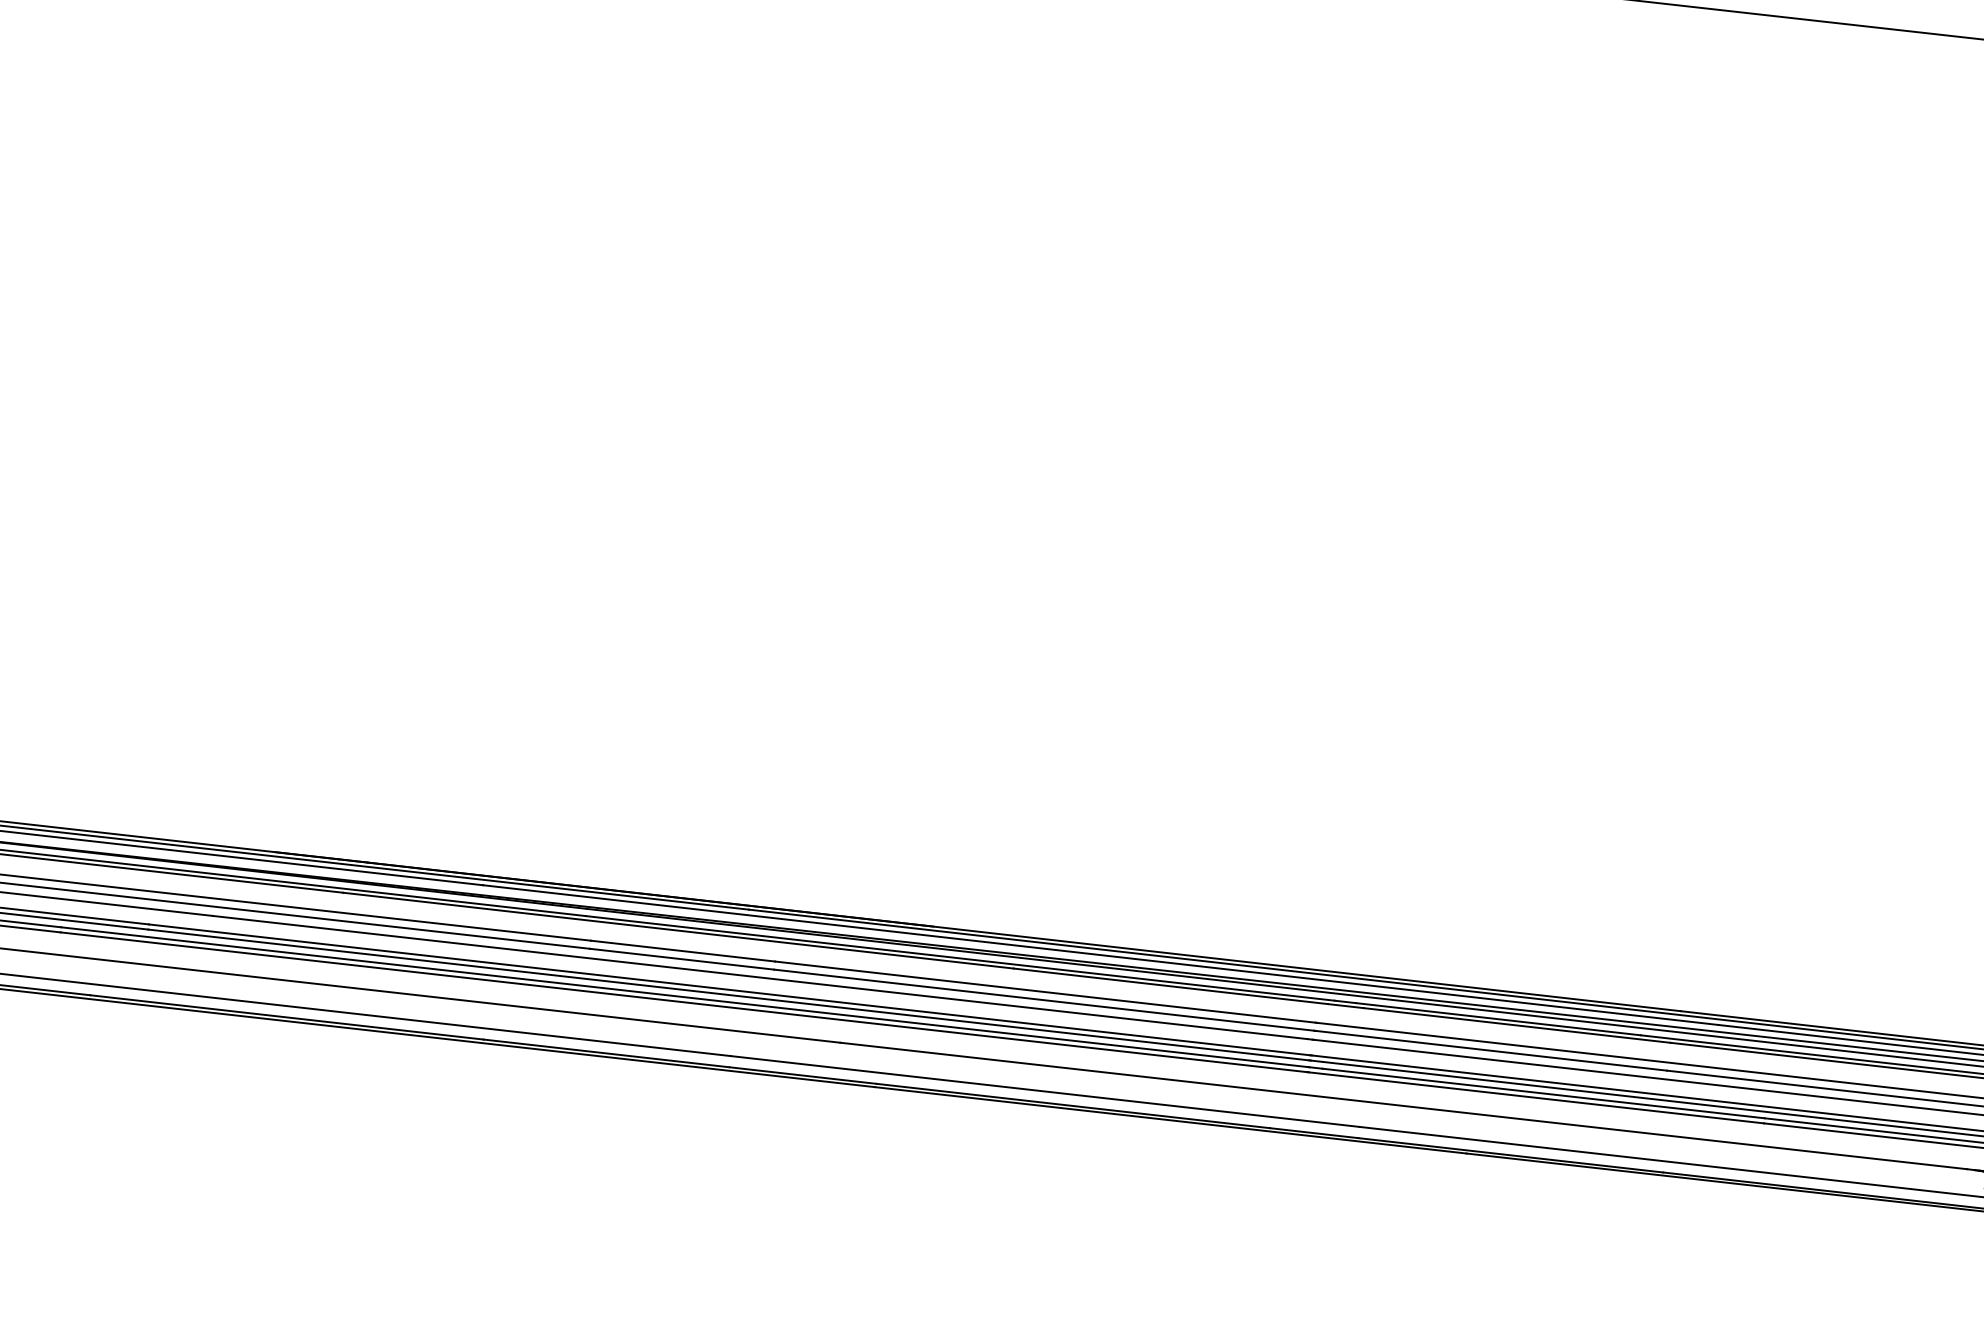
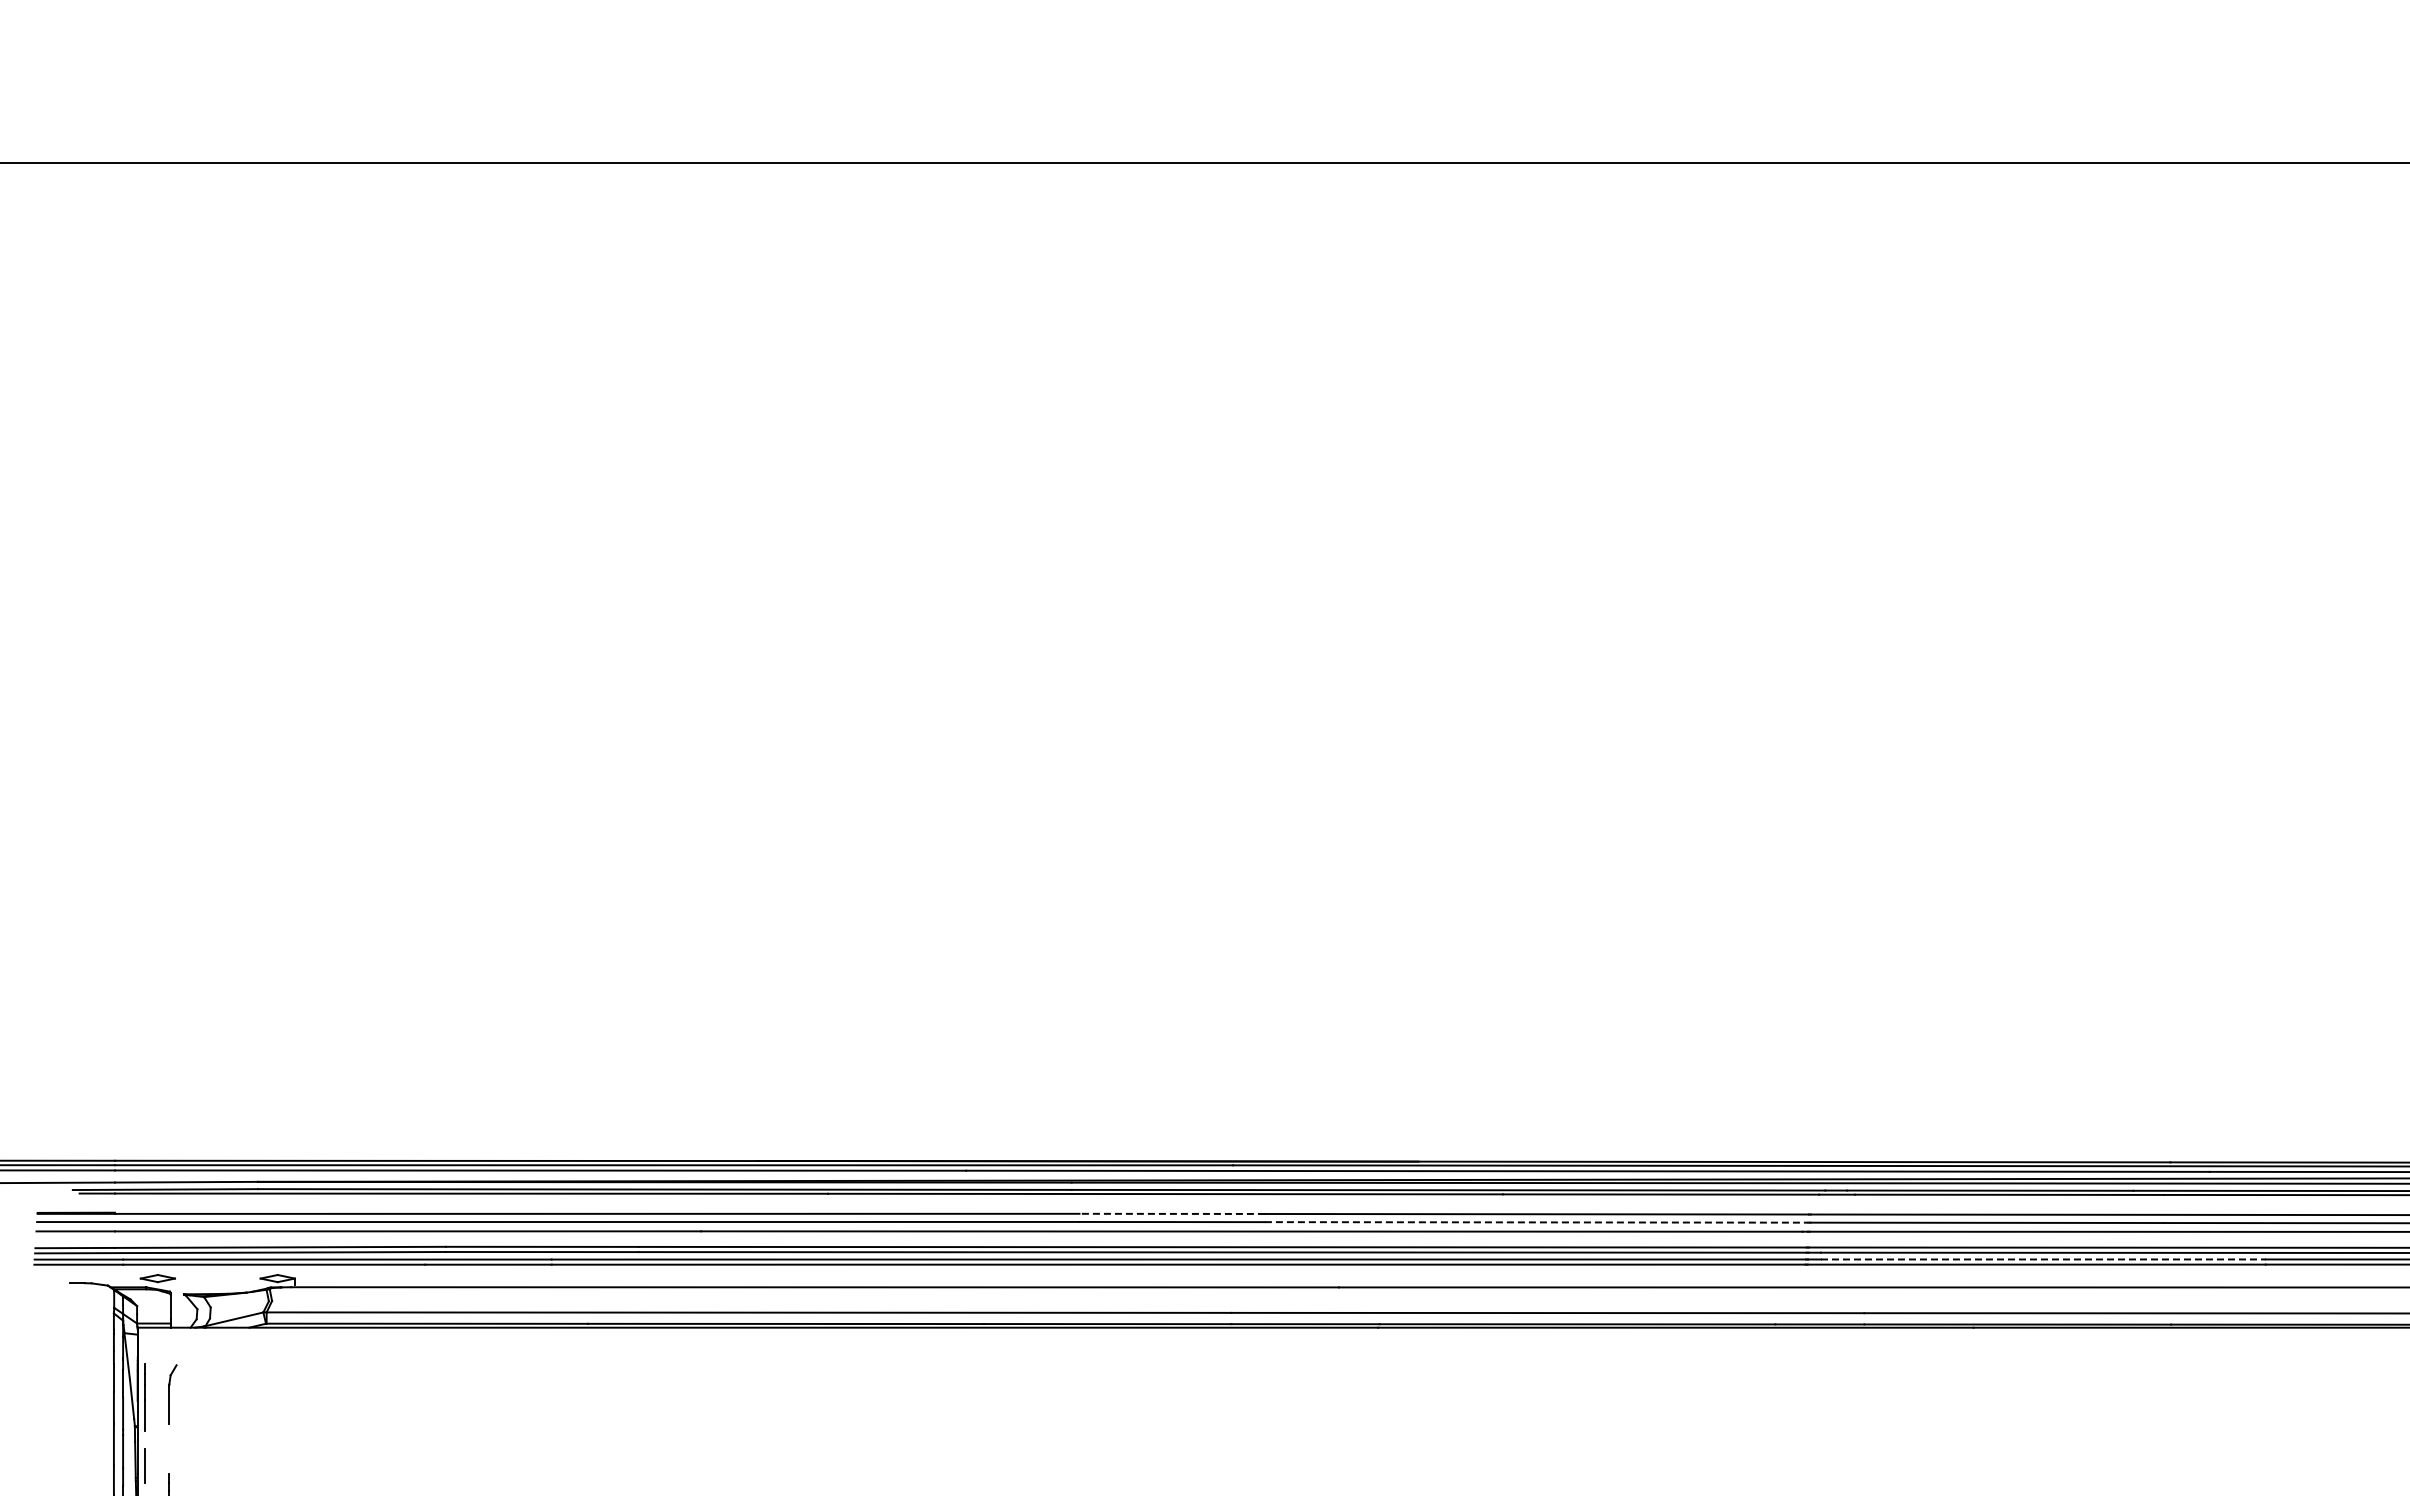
line: (683, 950) -> (1172, 1213), solid -> dashed
line: (1044, 1000) -> (1536, 1222), solid -> dashed
line: (1543, 1093) -> (2043, 1259), solid -> dashed

